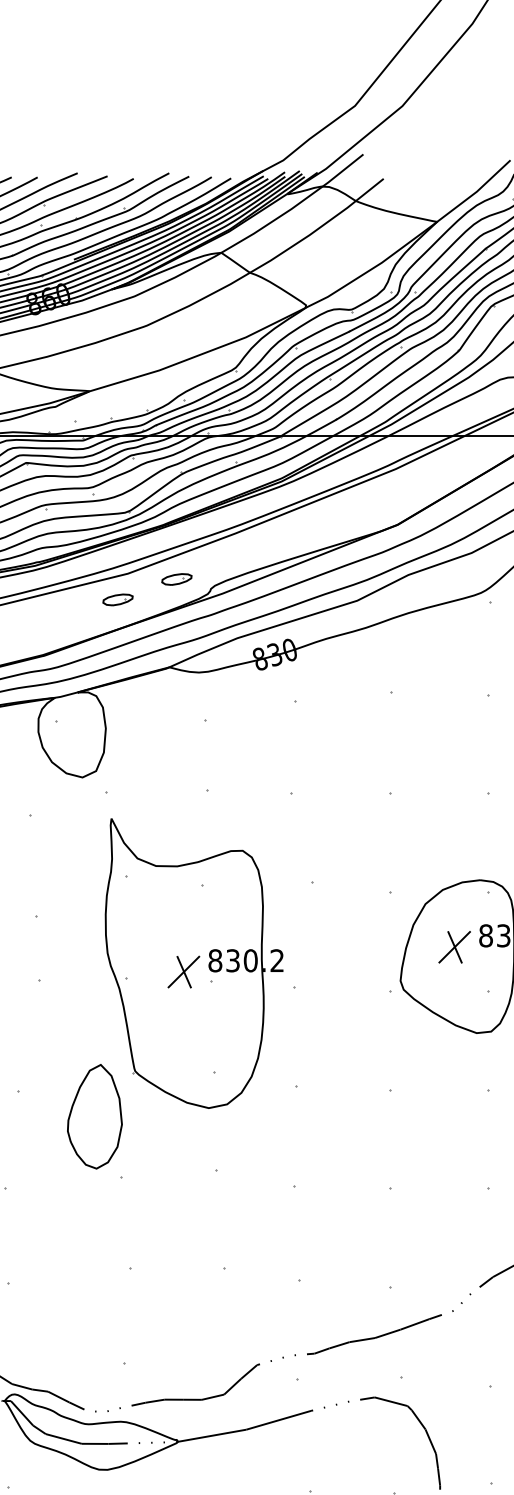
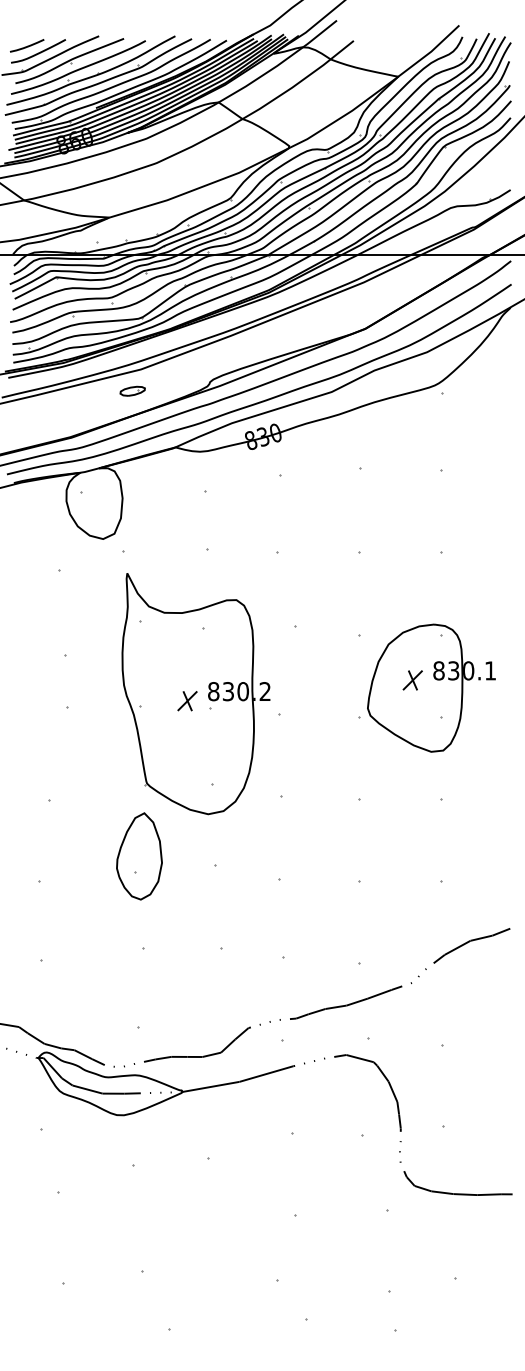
part: (176, 578) -> (181, 373), removed
part: (454, 947) -> (412, 680), size x0.71
part: (183, 972) -> (187, 701), size x0.71
part: (94, 1116) -> (139, 856), moved

